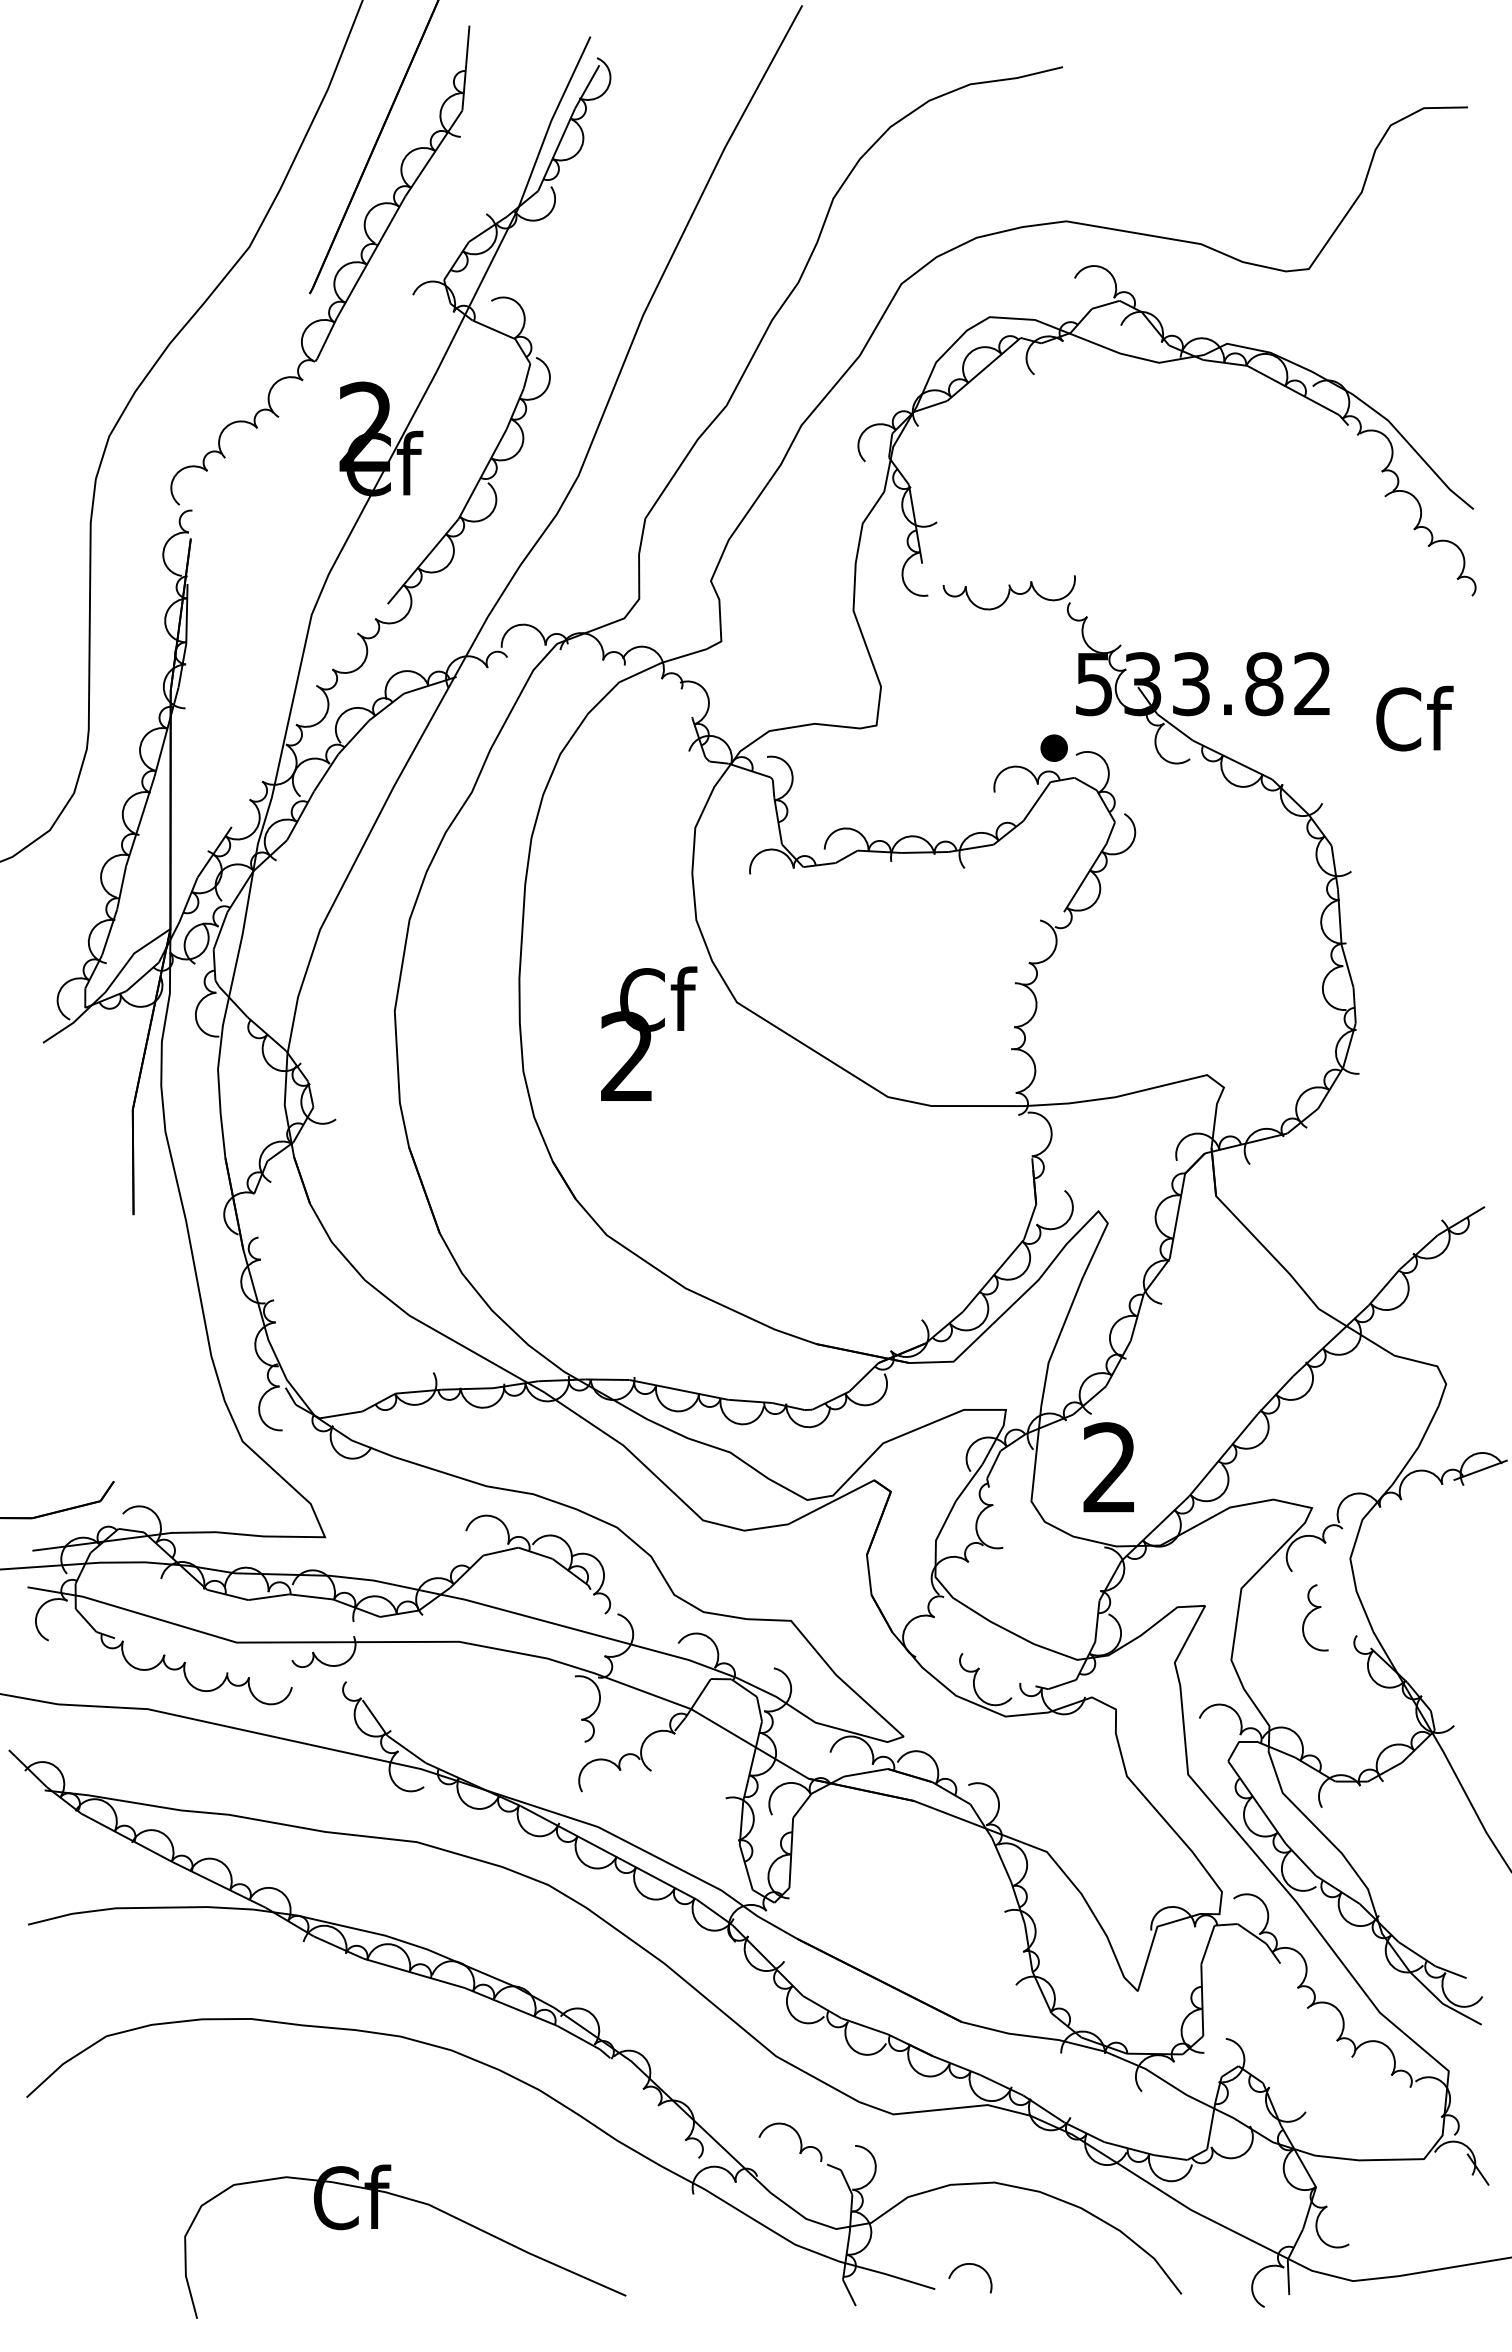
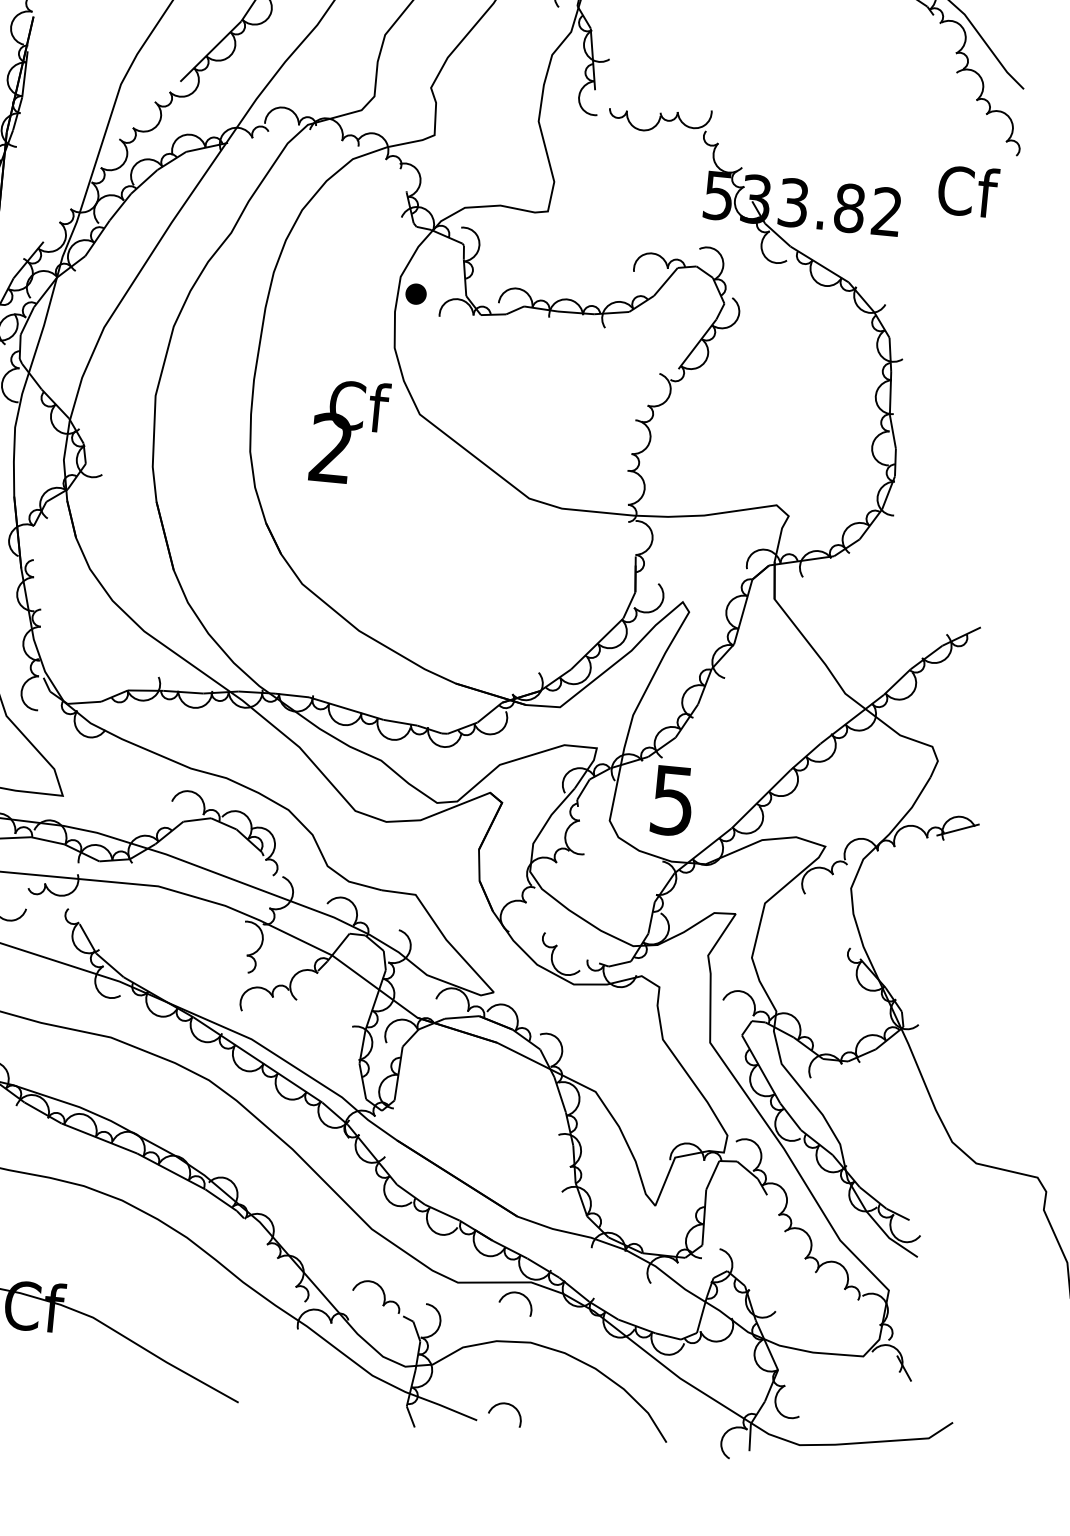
text: (1414, 718) -> (968, 191), moved
part: (1053, 747) -> (415, 293), moved
text: (1109, 1467) -> (672, 800), 2 -> 5
part: (1313, 1611) -> (818, 926), removed
arc: (972, 2121) -> (518, 1293), added

